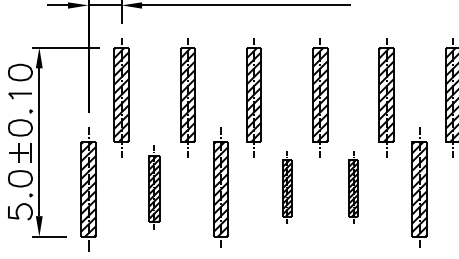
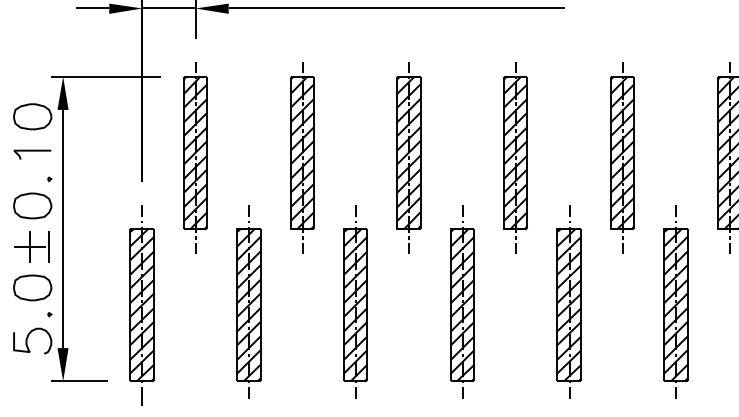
part: (154, 187) -> (248, 301), size x1.43
part: (287, 187) -> (462, 301), size x1.67
part: (353, 187) -> (569, 301), size x1.67

